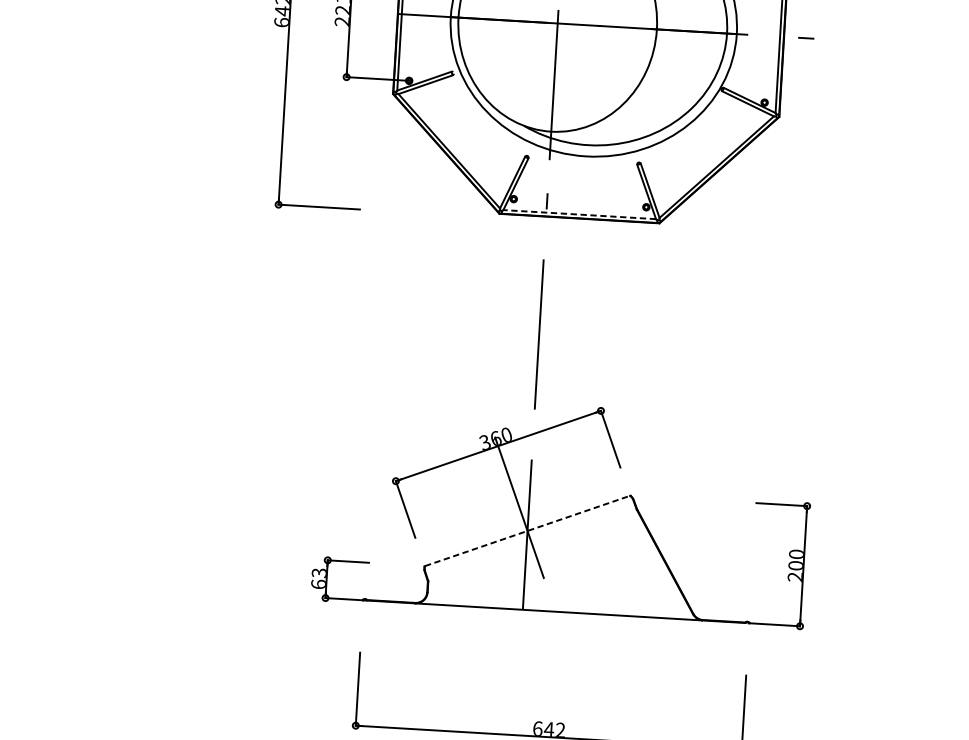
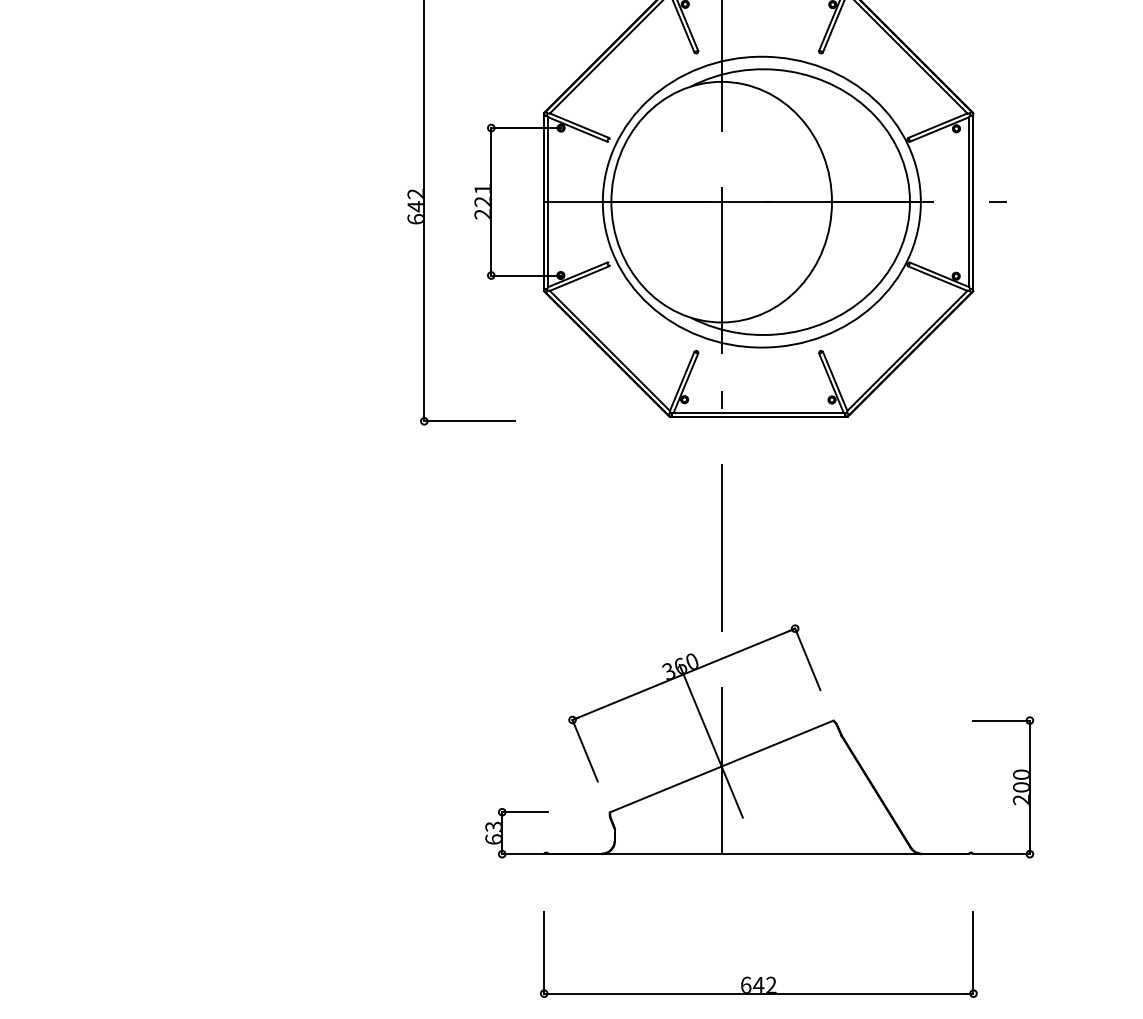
line: (579, 214) -> (758, 412), dashed -> solid
line: (528, 530) -> (722, 766), dashed -> solid

